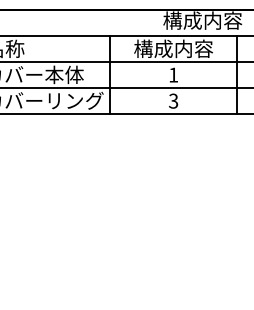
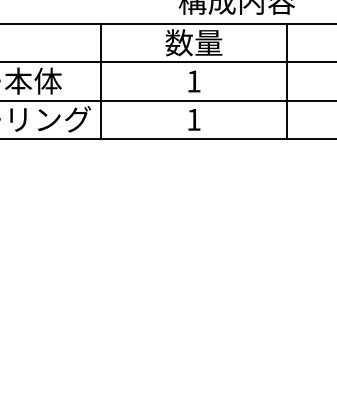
text: (173, 48) -> (193, 42), 構成内容 -> 数量
text: (173, 100) -> (193, 118), 3 -> 1

